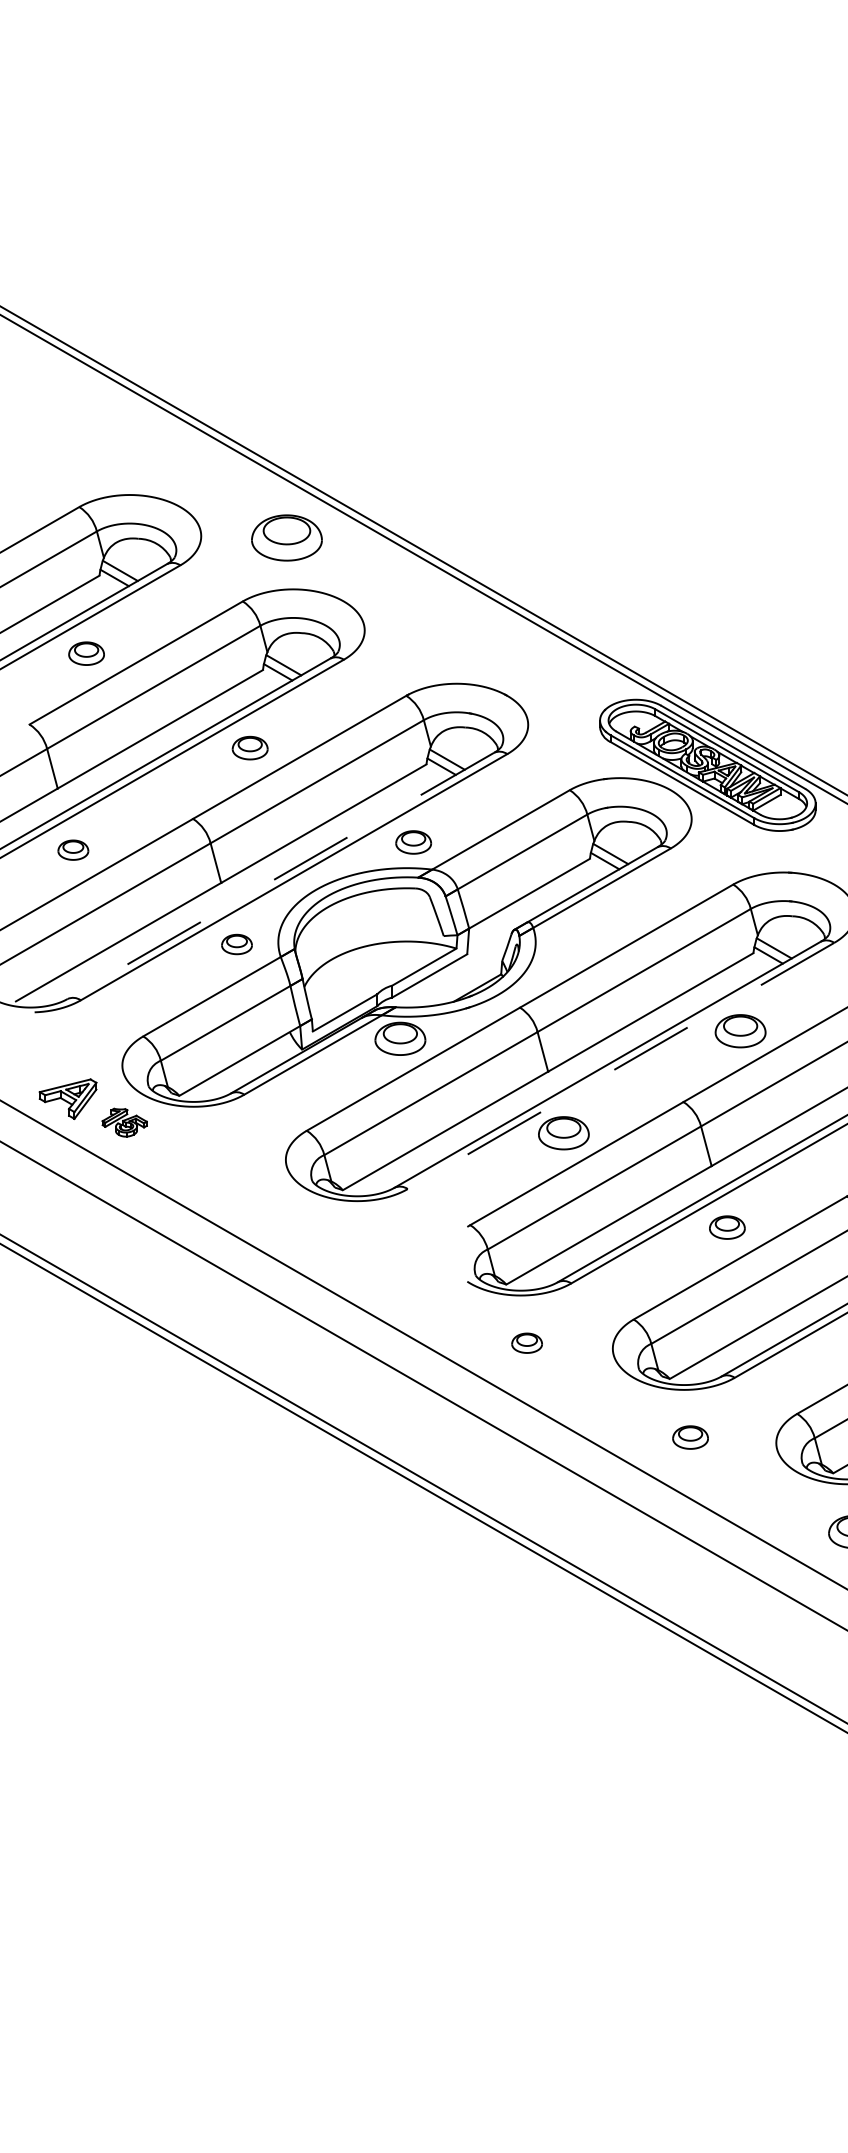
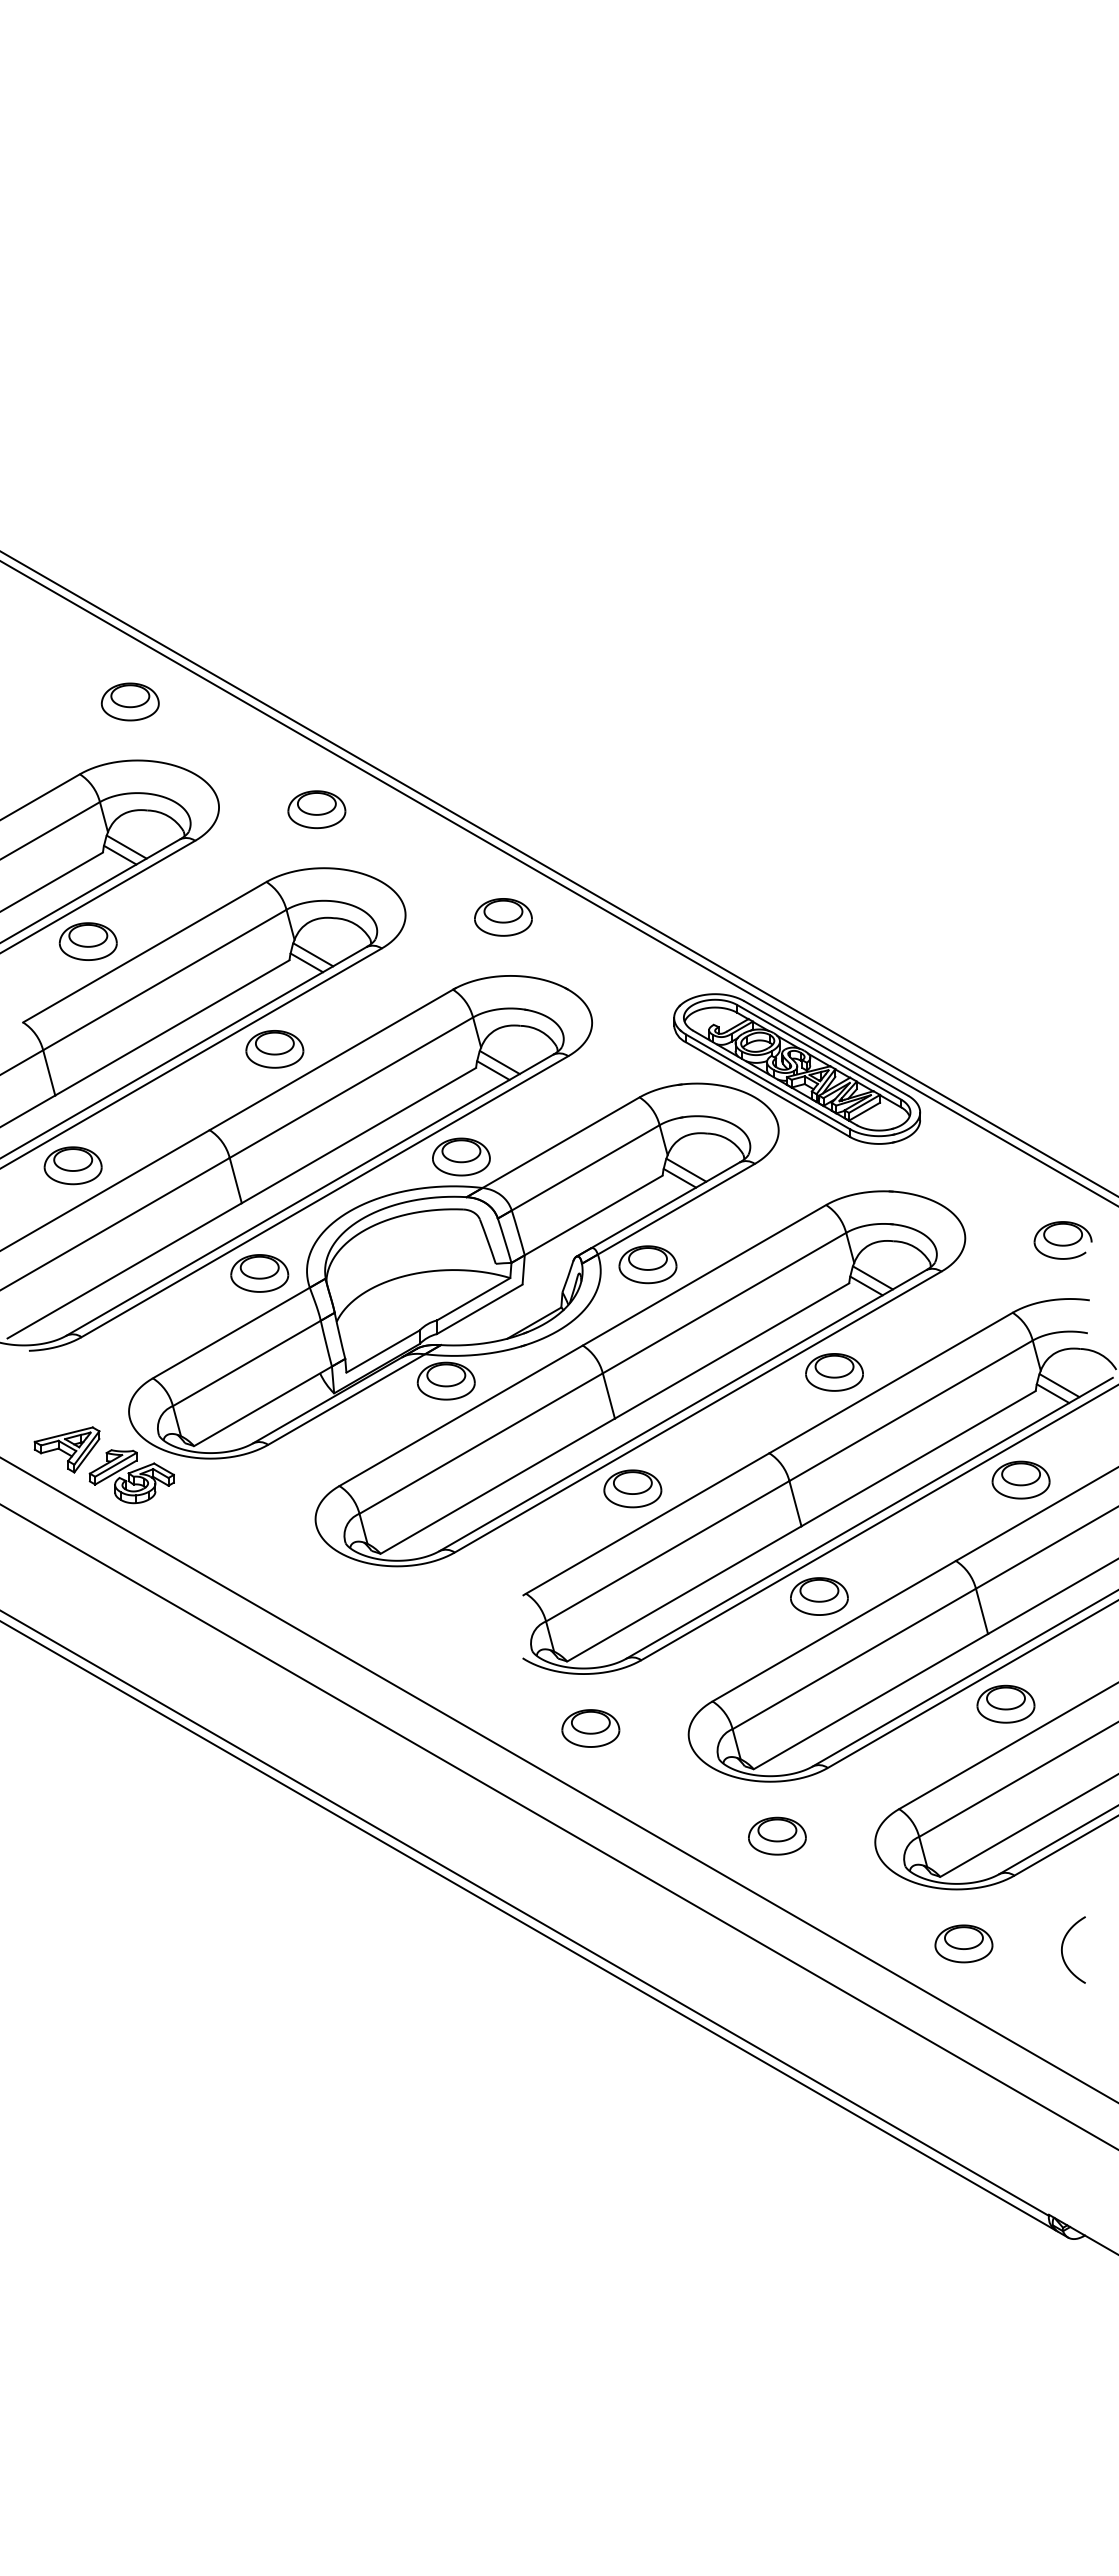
part: (122, 443) -> (129, 701), added
part: (286, 537) -> (316, 809), size x0.71
part: (450, 632) -> (503, 917), added
part: (85, 653) -> (87, 941), size x1.43
part: (249, 748) -> (274, 1049), size x1.43
part: (413, 842) -> (461, 1156), size x1.43
part: (72, 849) -> (72, 1165), size x1.67
line: (280, 876) -> (309, 1195), dashed -> solid
part: (576, 936) -> (647, 1264), added
part: (236, 944) -> (259, 1273), size x1.67
line: (621, 1066) -> (698, 1412), dashed -> solid
part: (124, 1122) -> (131, 1476), size x1.67
part: (727, 1227) -> (819, 1596), size x1.43
part: (526, 1343) -> (590, 1728), size x1.67
part: (690, 1437) -> (777, 1835), size x1.43

